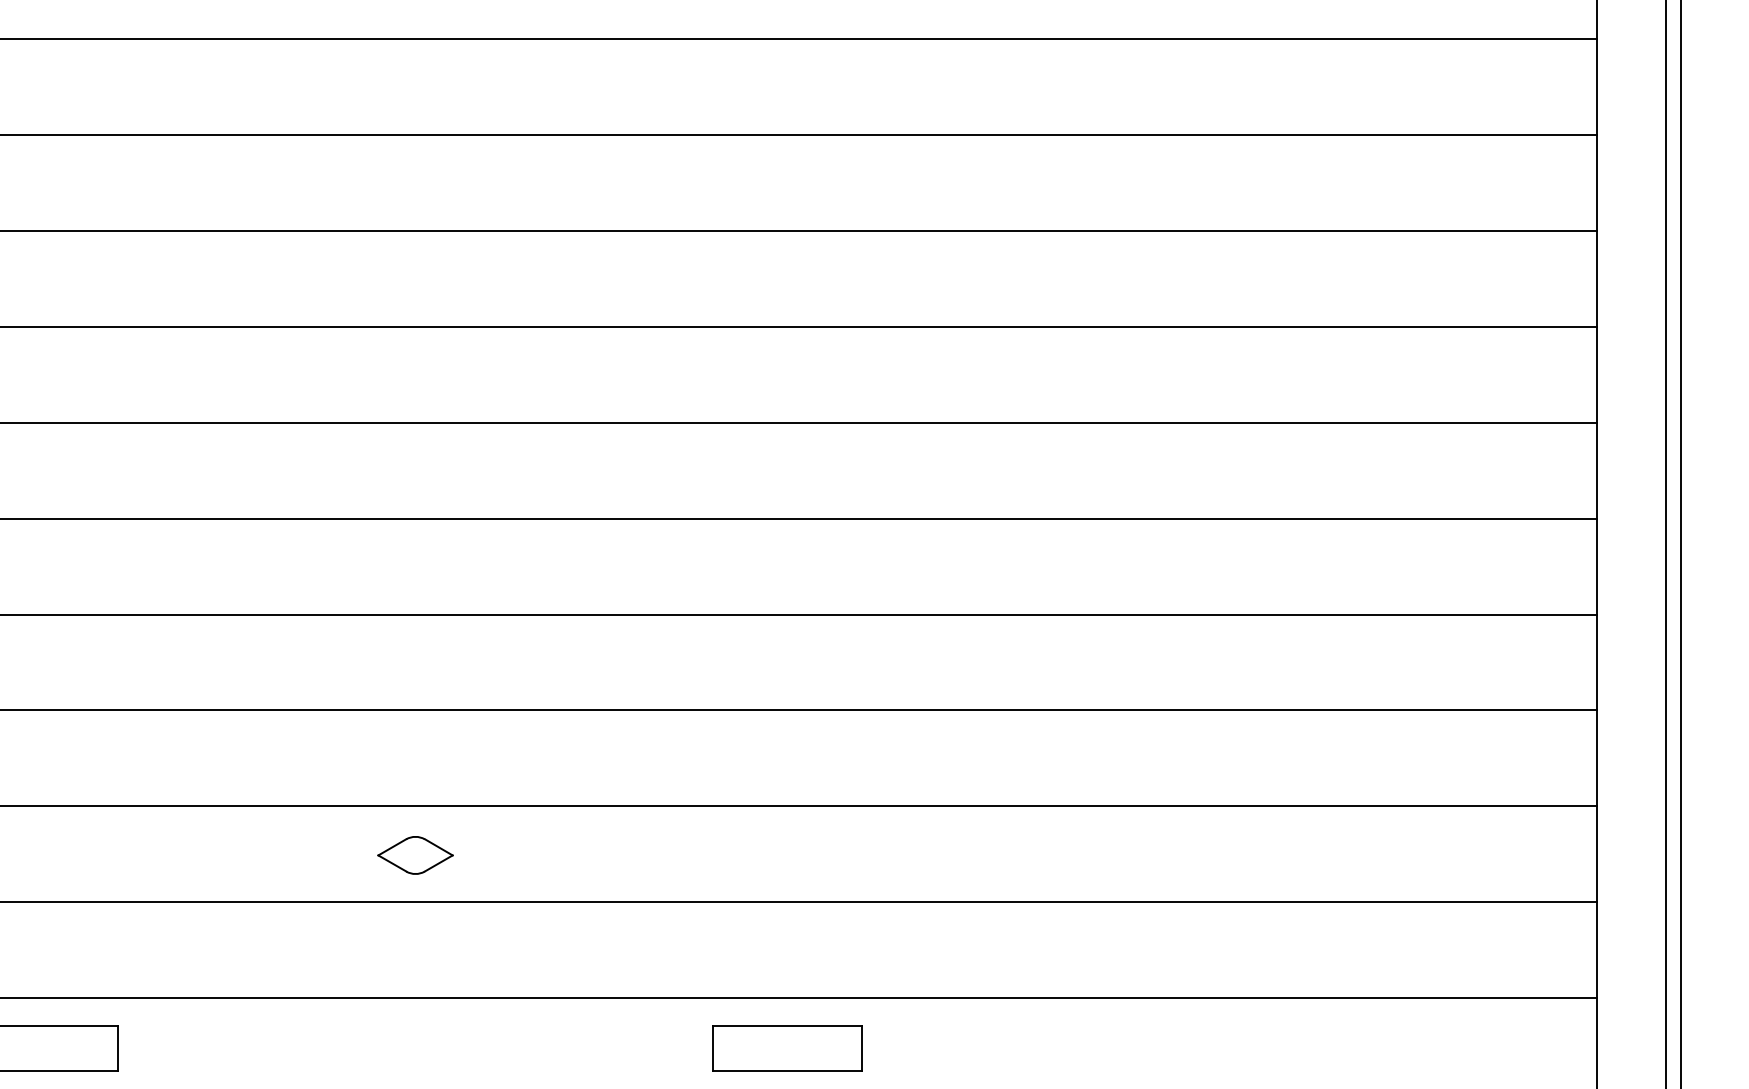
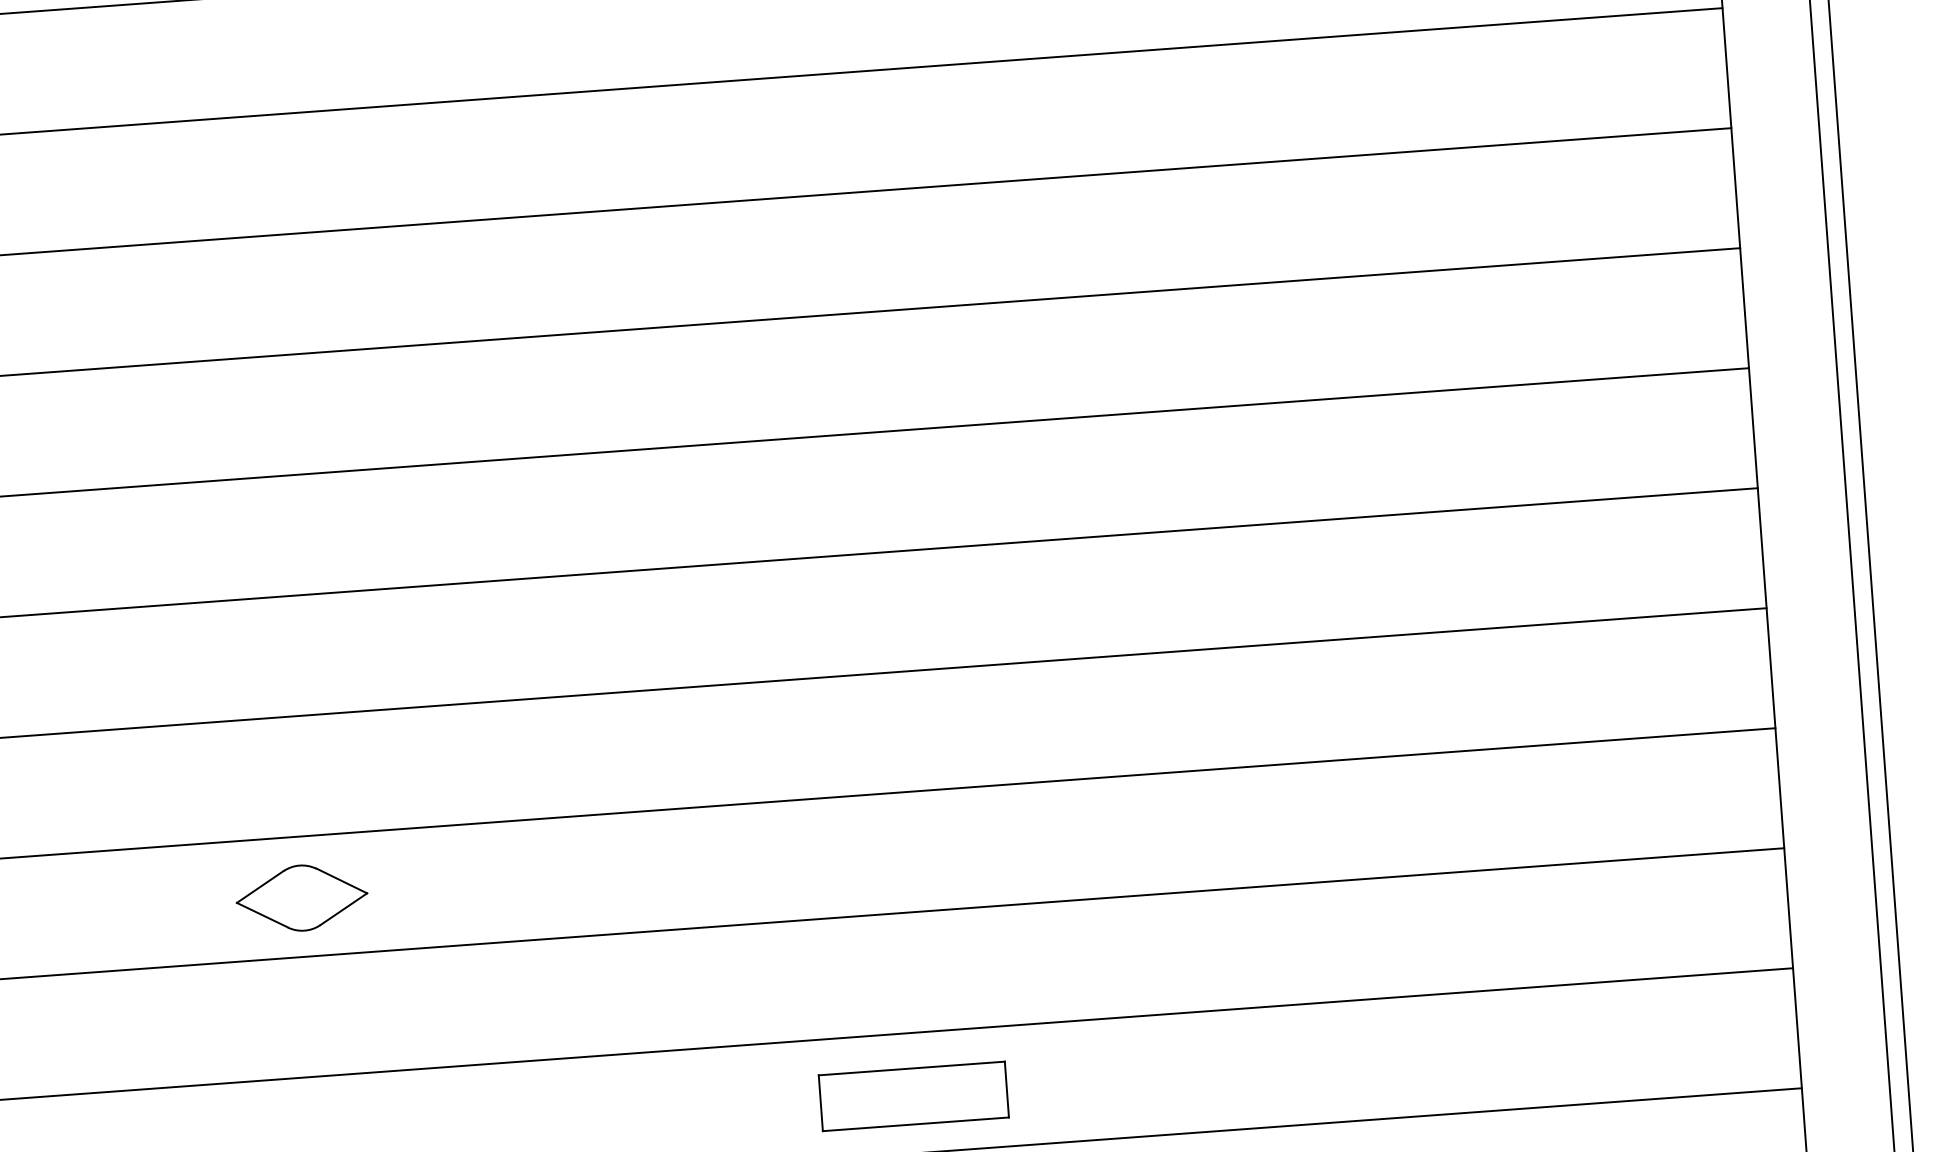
part: (415, 855) -> (302, 898), size x1.4
part: (787, 1048) -> (914, 1096), moved

